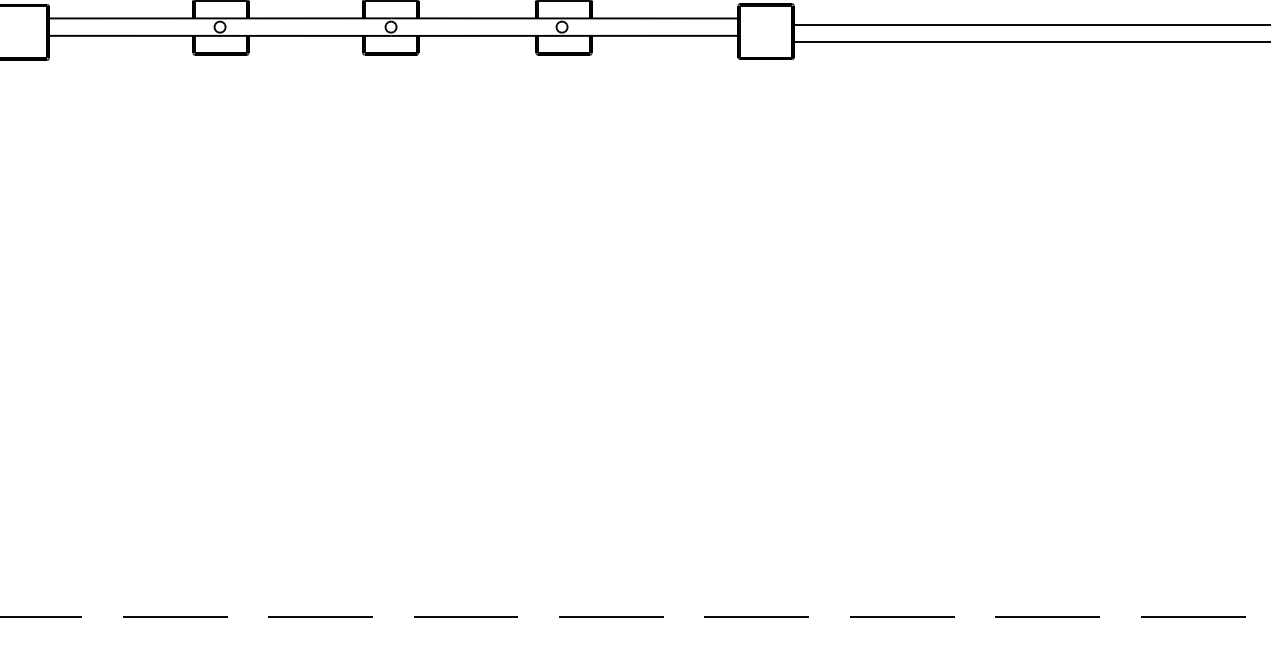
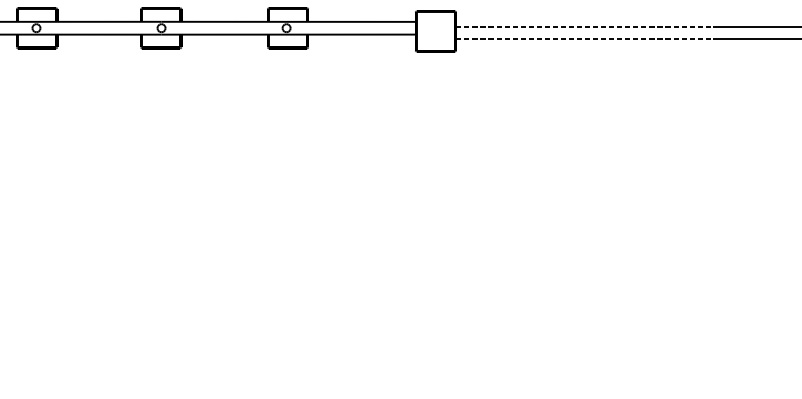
line: (969, 25) -> (584, 27), solid -> dashed
line: (969, 42) -> (584, 39), solid -> dashed

